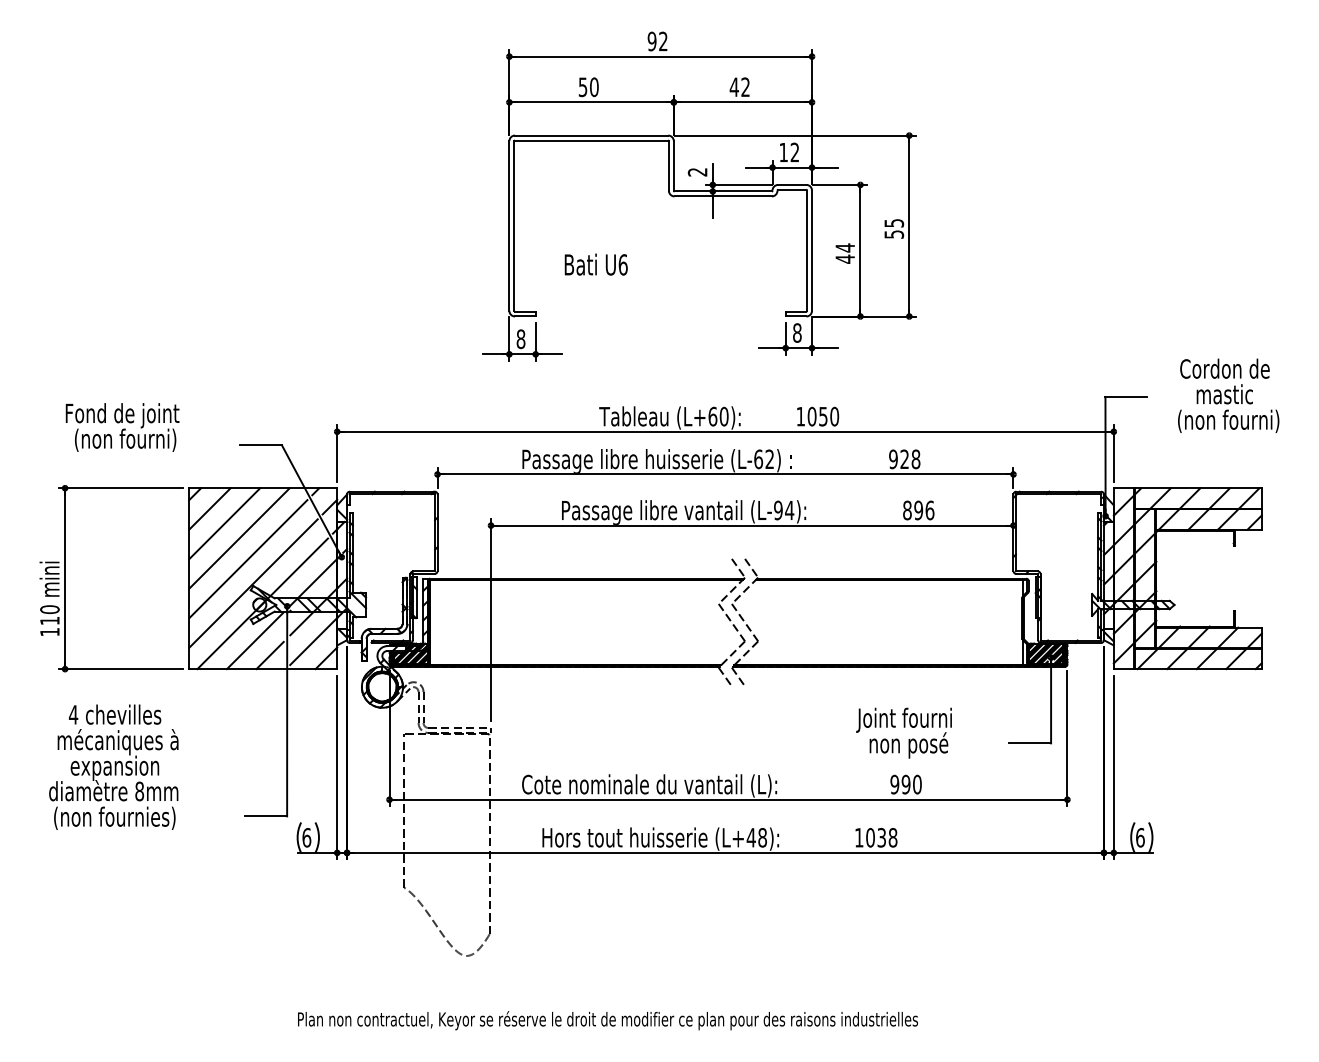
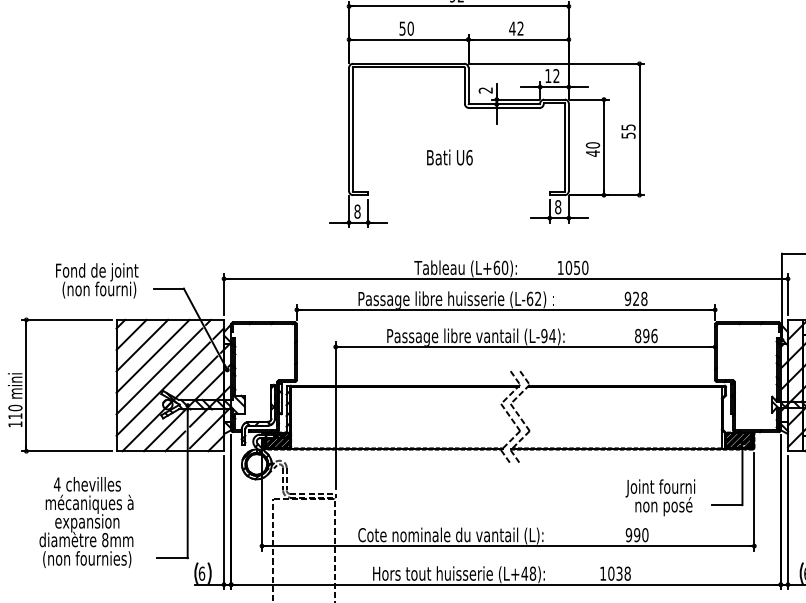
text: (845, 247) -> (593, 145), 44 -> 40
text: (595, 264) -> (449, 157), moved
text: (122, 427) -> (97, 280), moved
text: (903, 732) -> (659, 497), moved
text: (113, 766) -> (86, 521), moved

